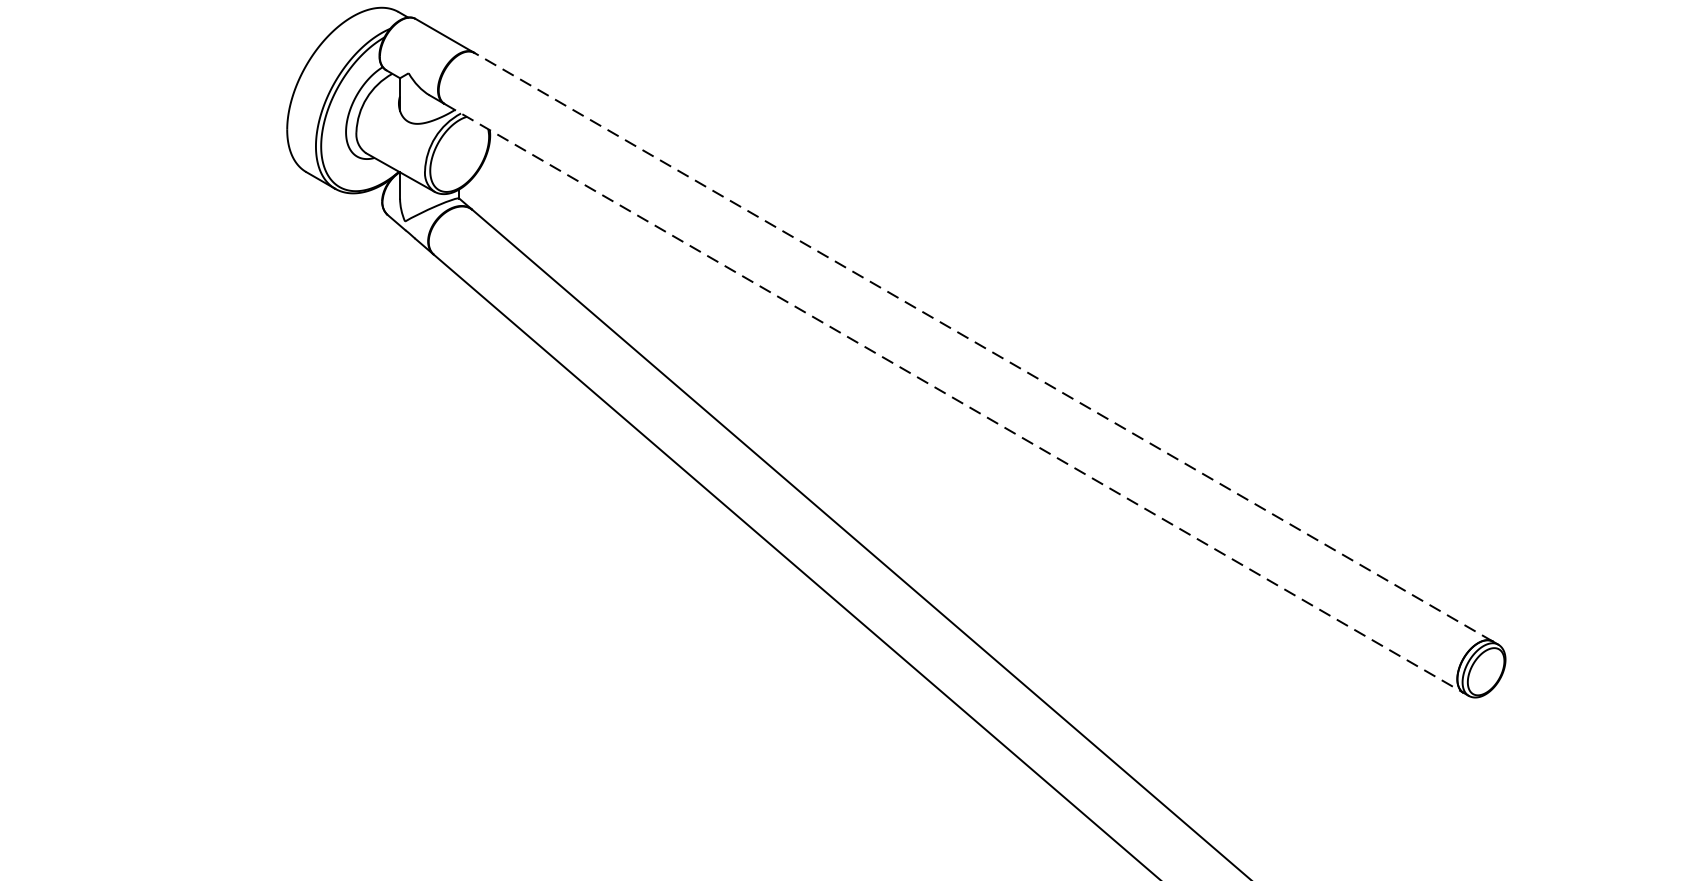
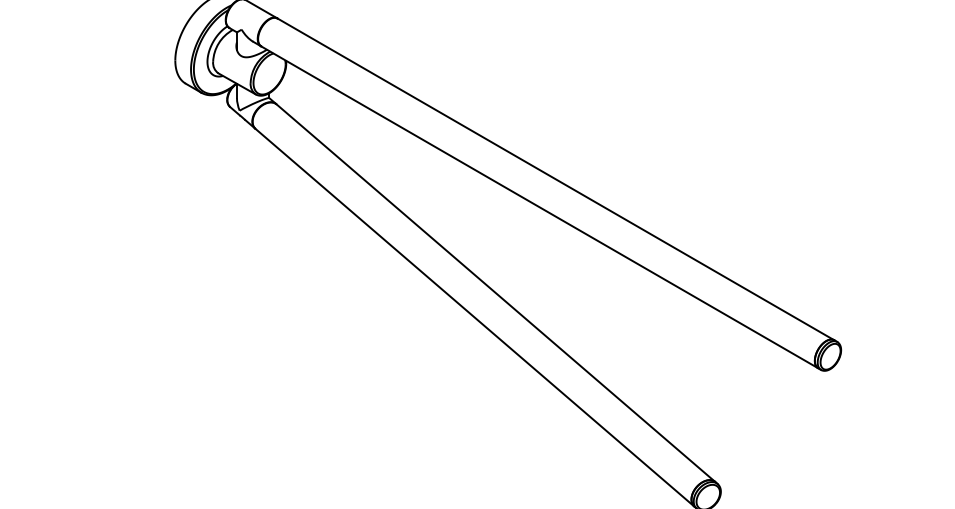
line: (982, 347) -> (555, 179), dashed -> solid
line: (955, 398) -> (540, 207), dashed -> solid

